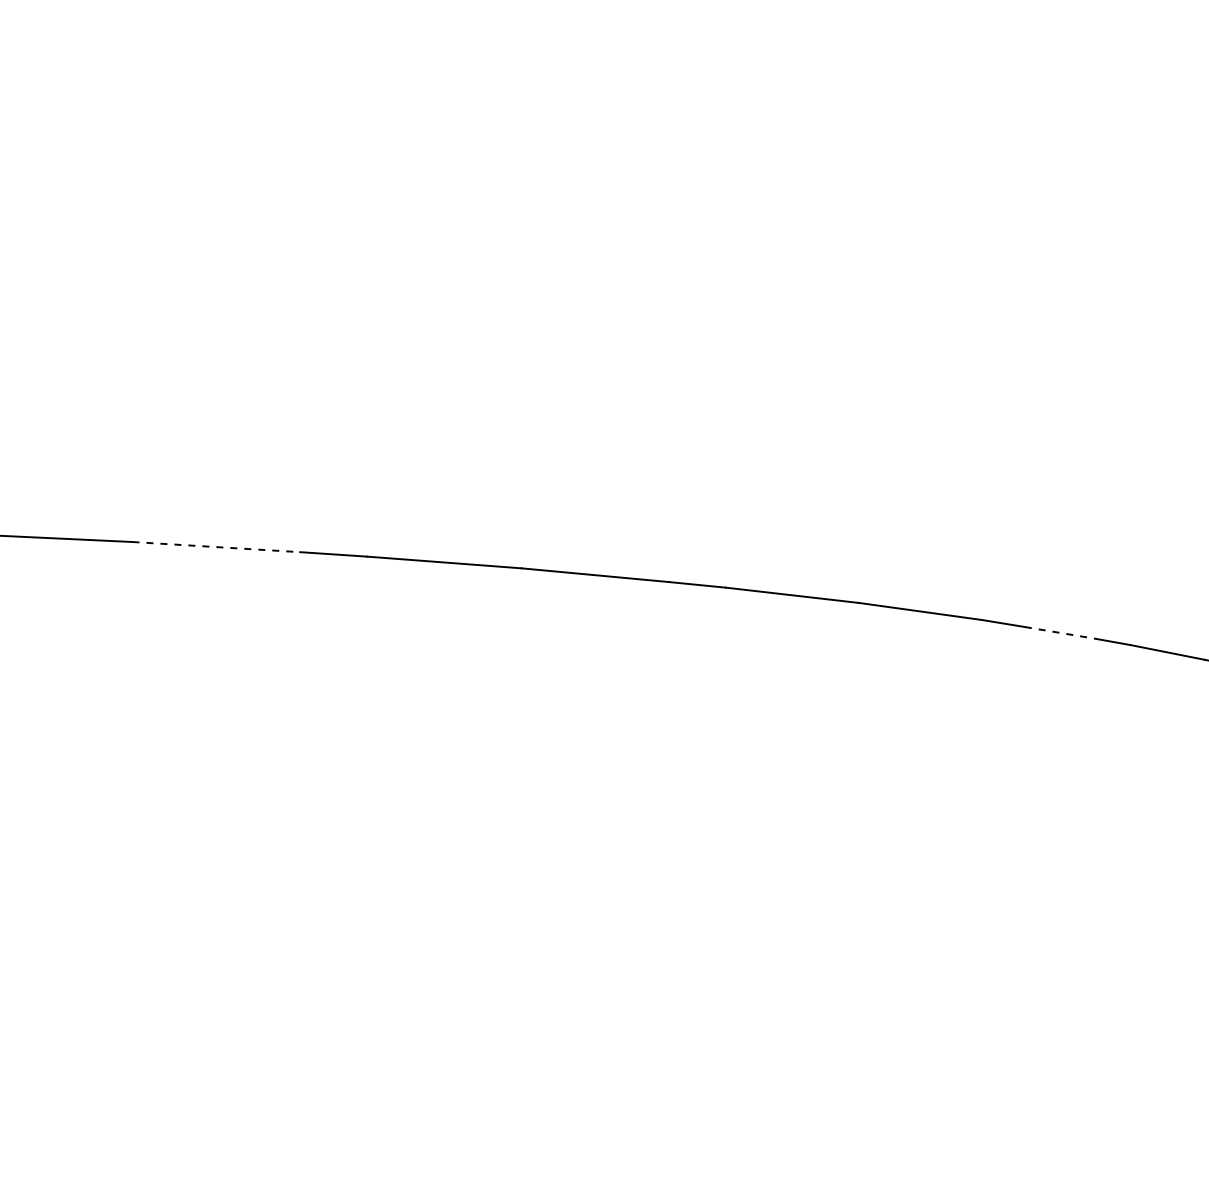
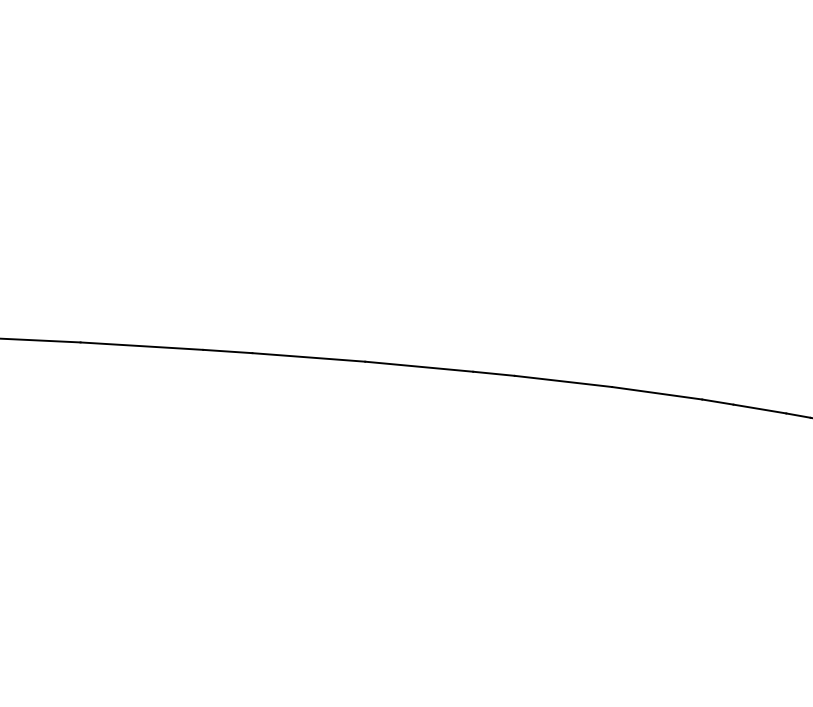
line: (216, 547) -> (142, 346), dashed -> solid
line: (1060, 633) -> (759, 409), dashed -> solid

